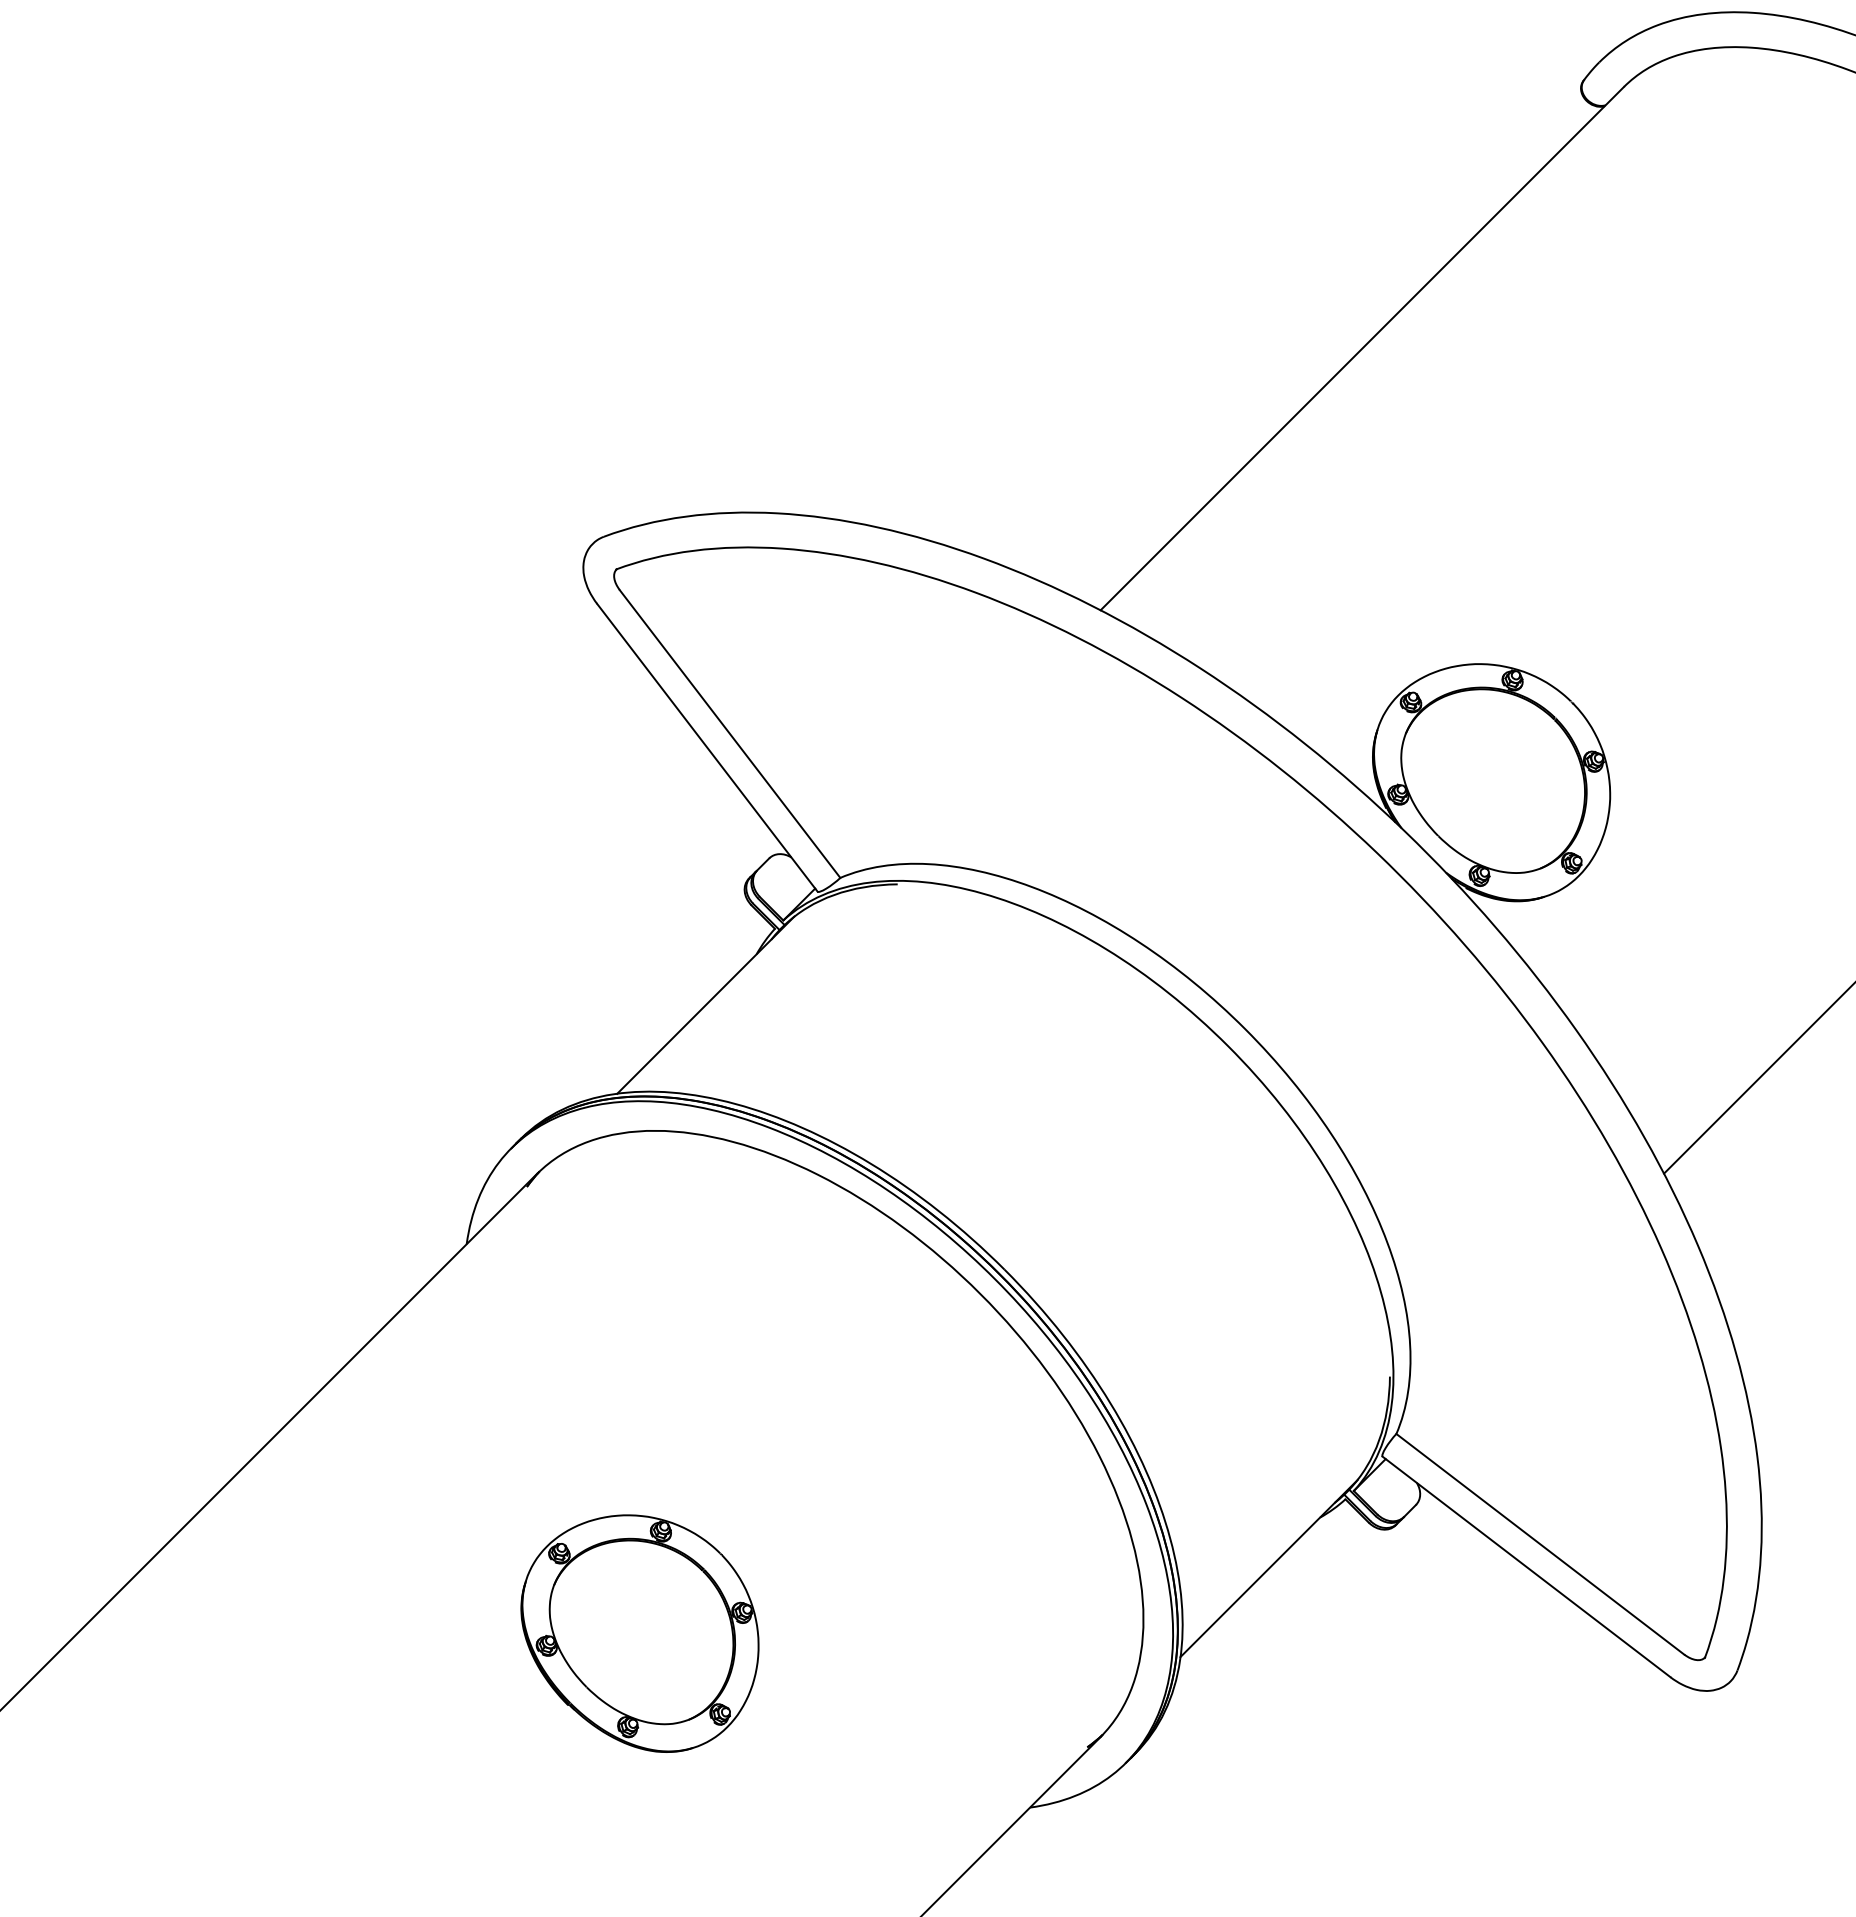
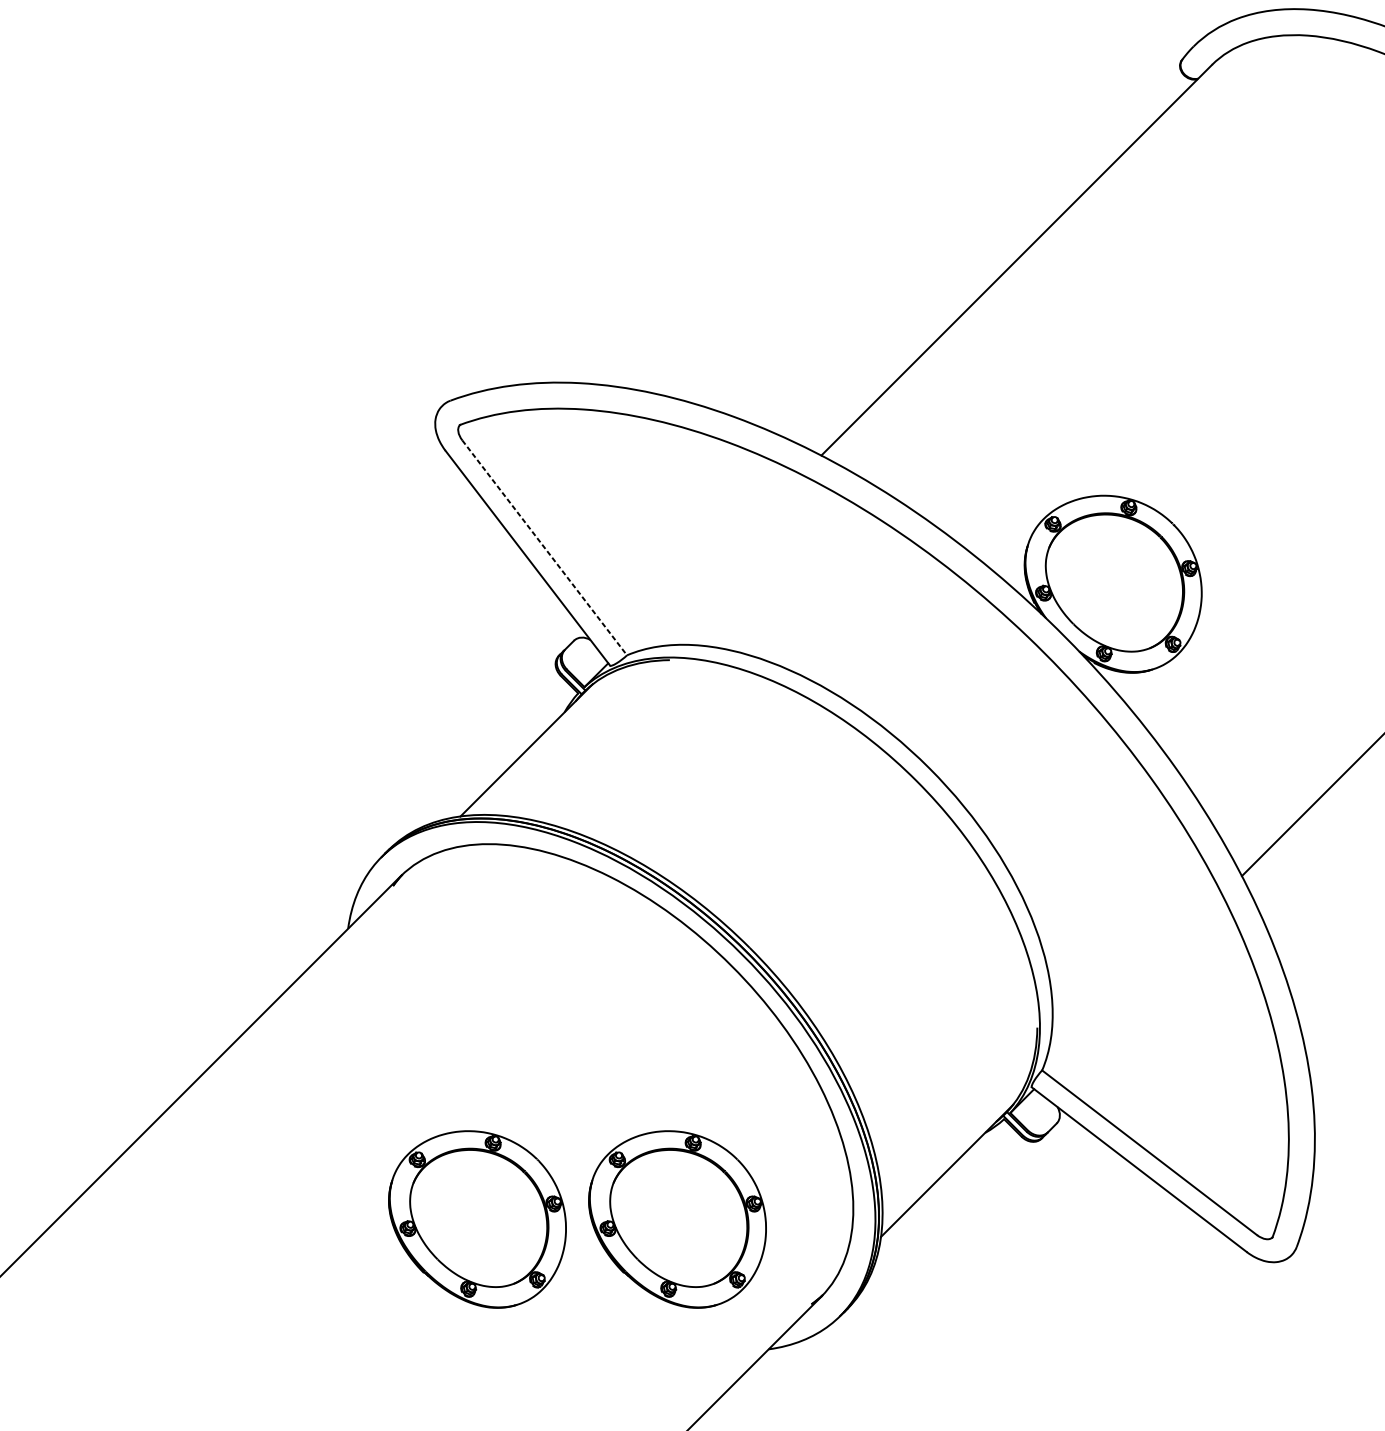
line: (730, 734) -> (545, 548), solid -> dashed
part: (907, 1633) -> (677, 1219), added

